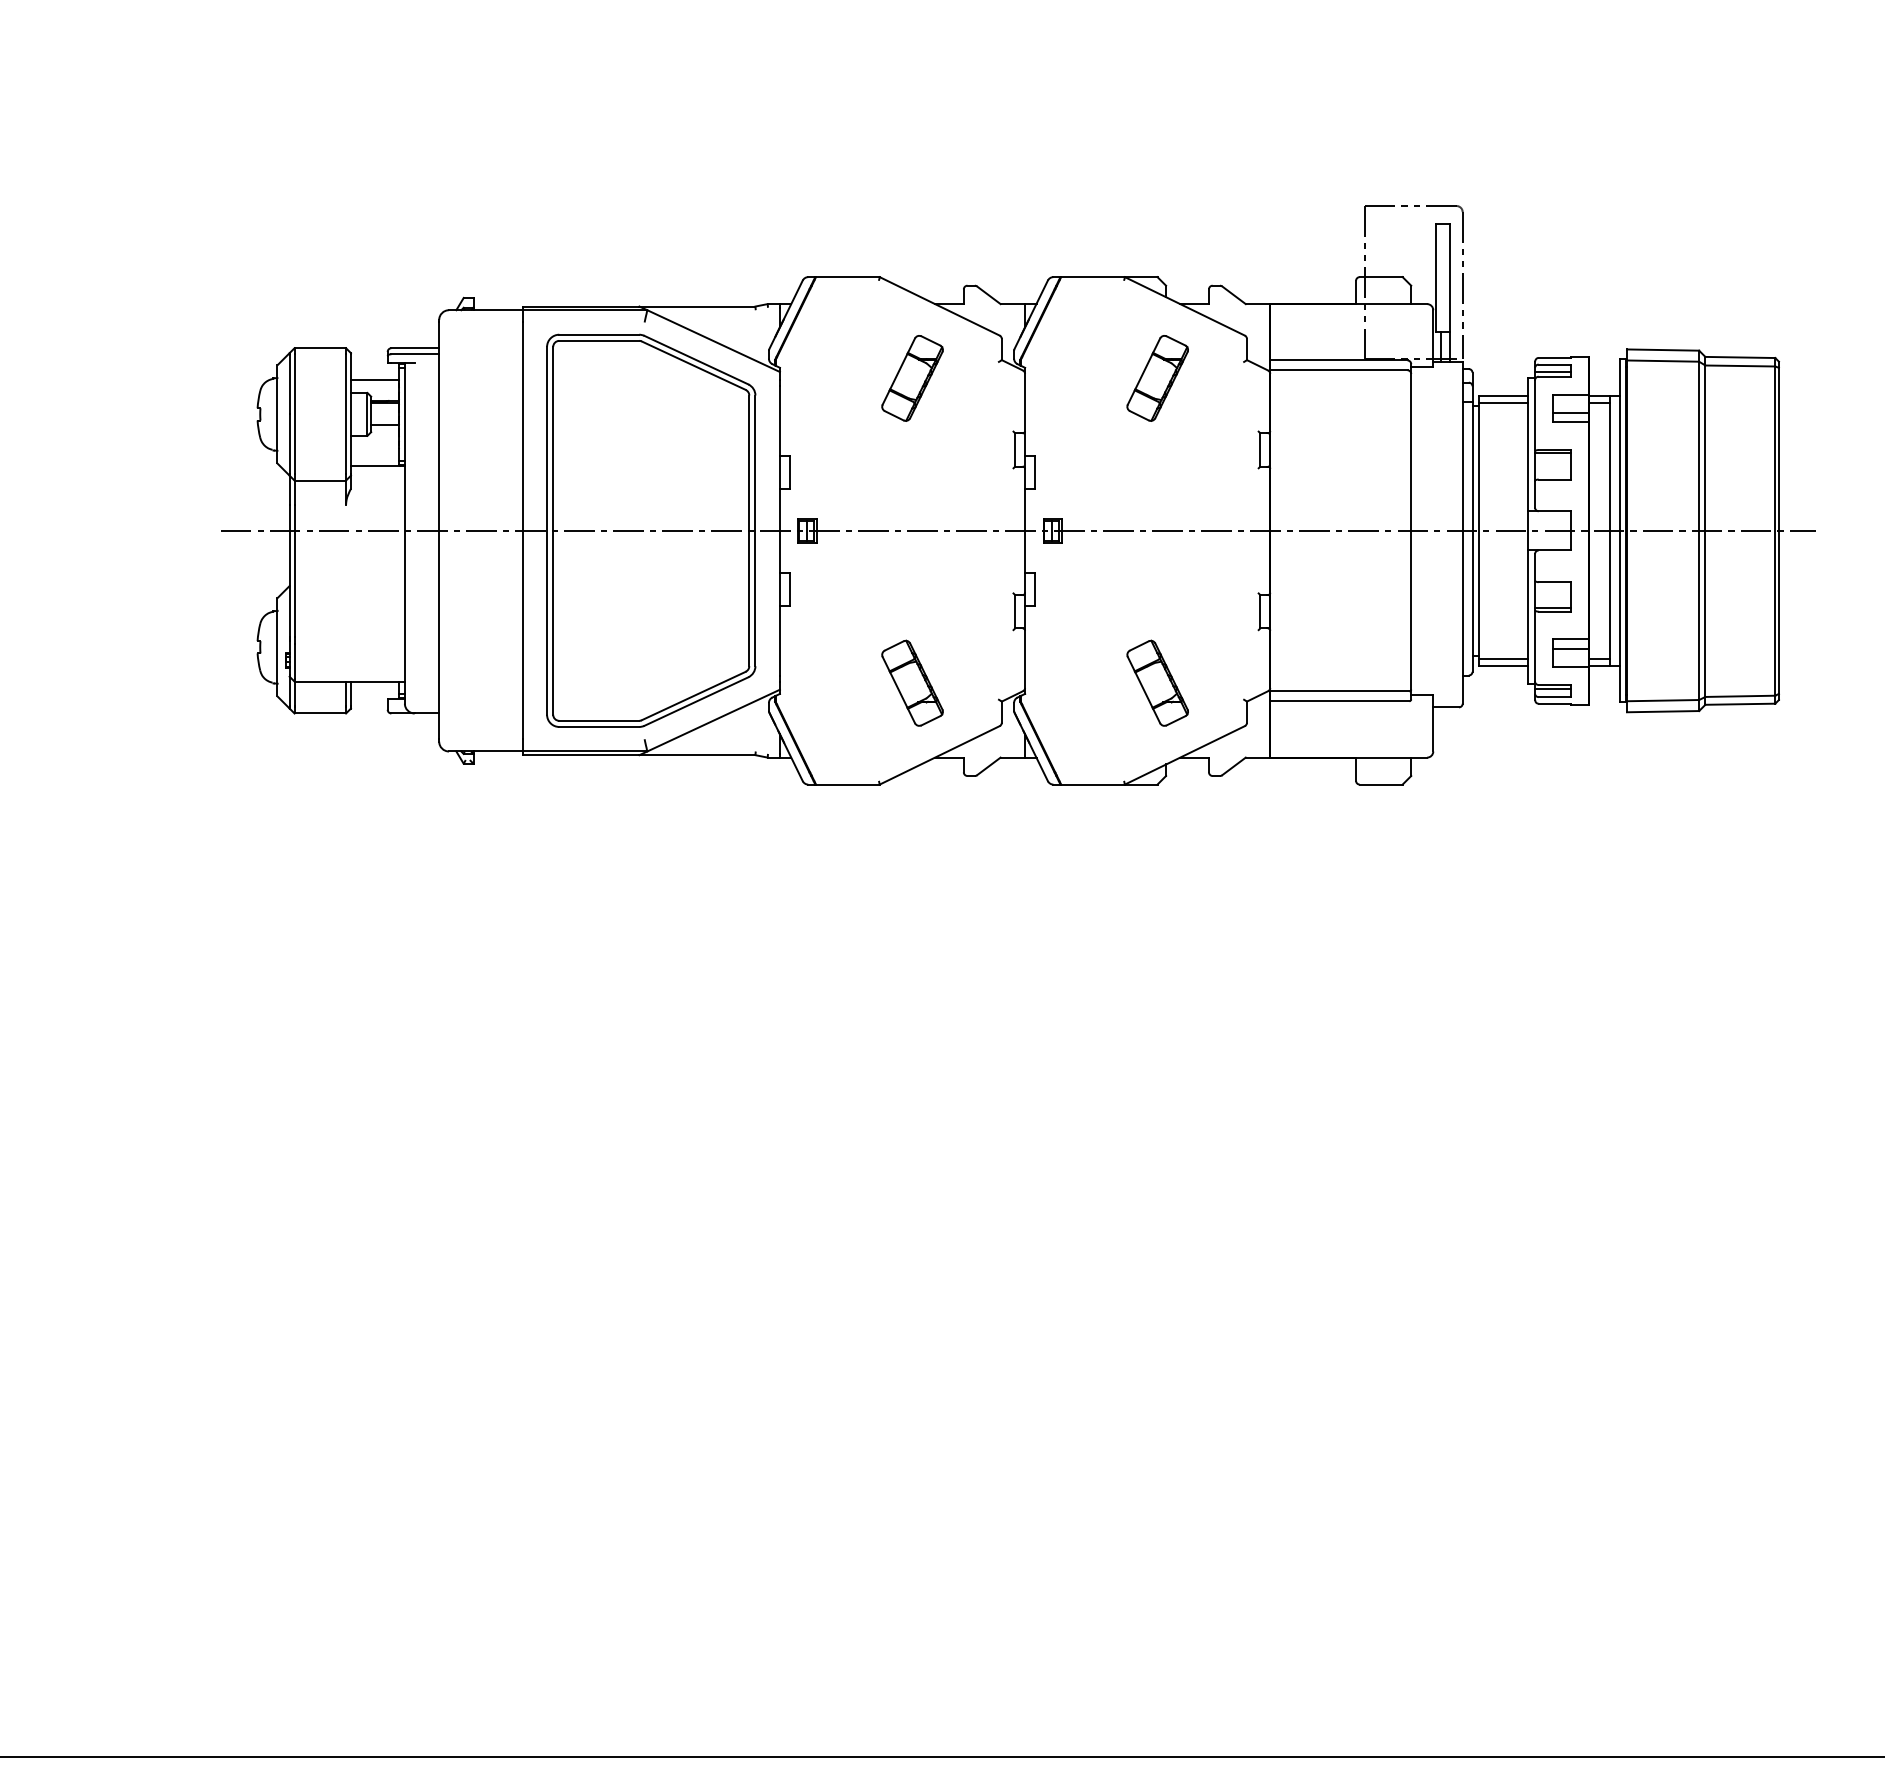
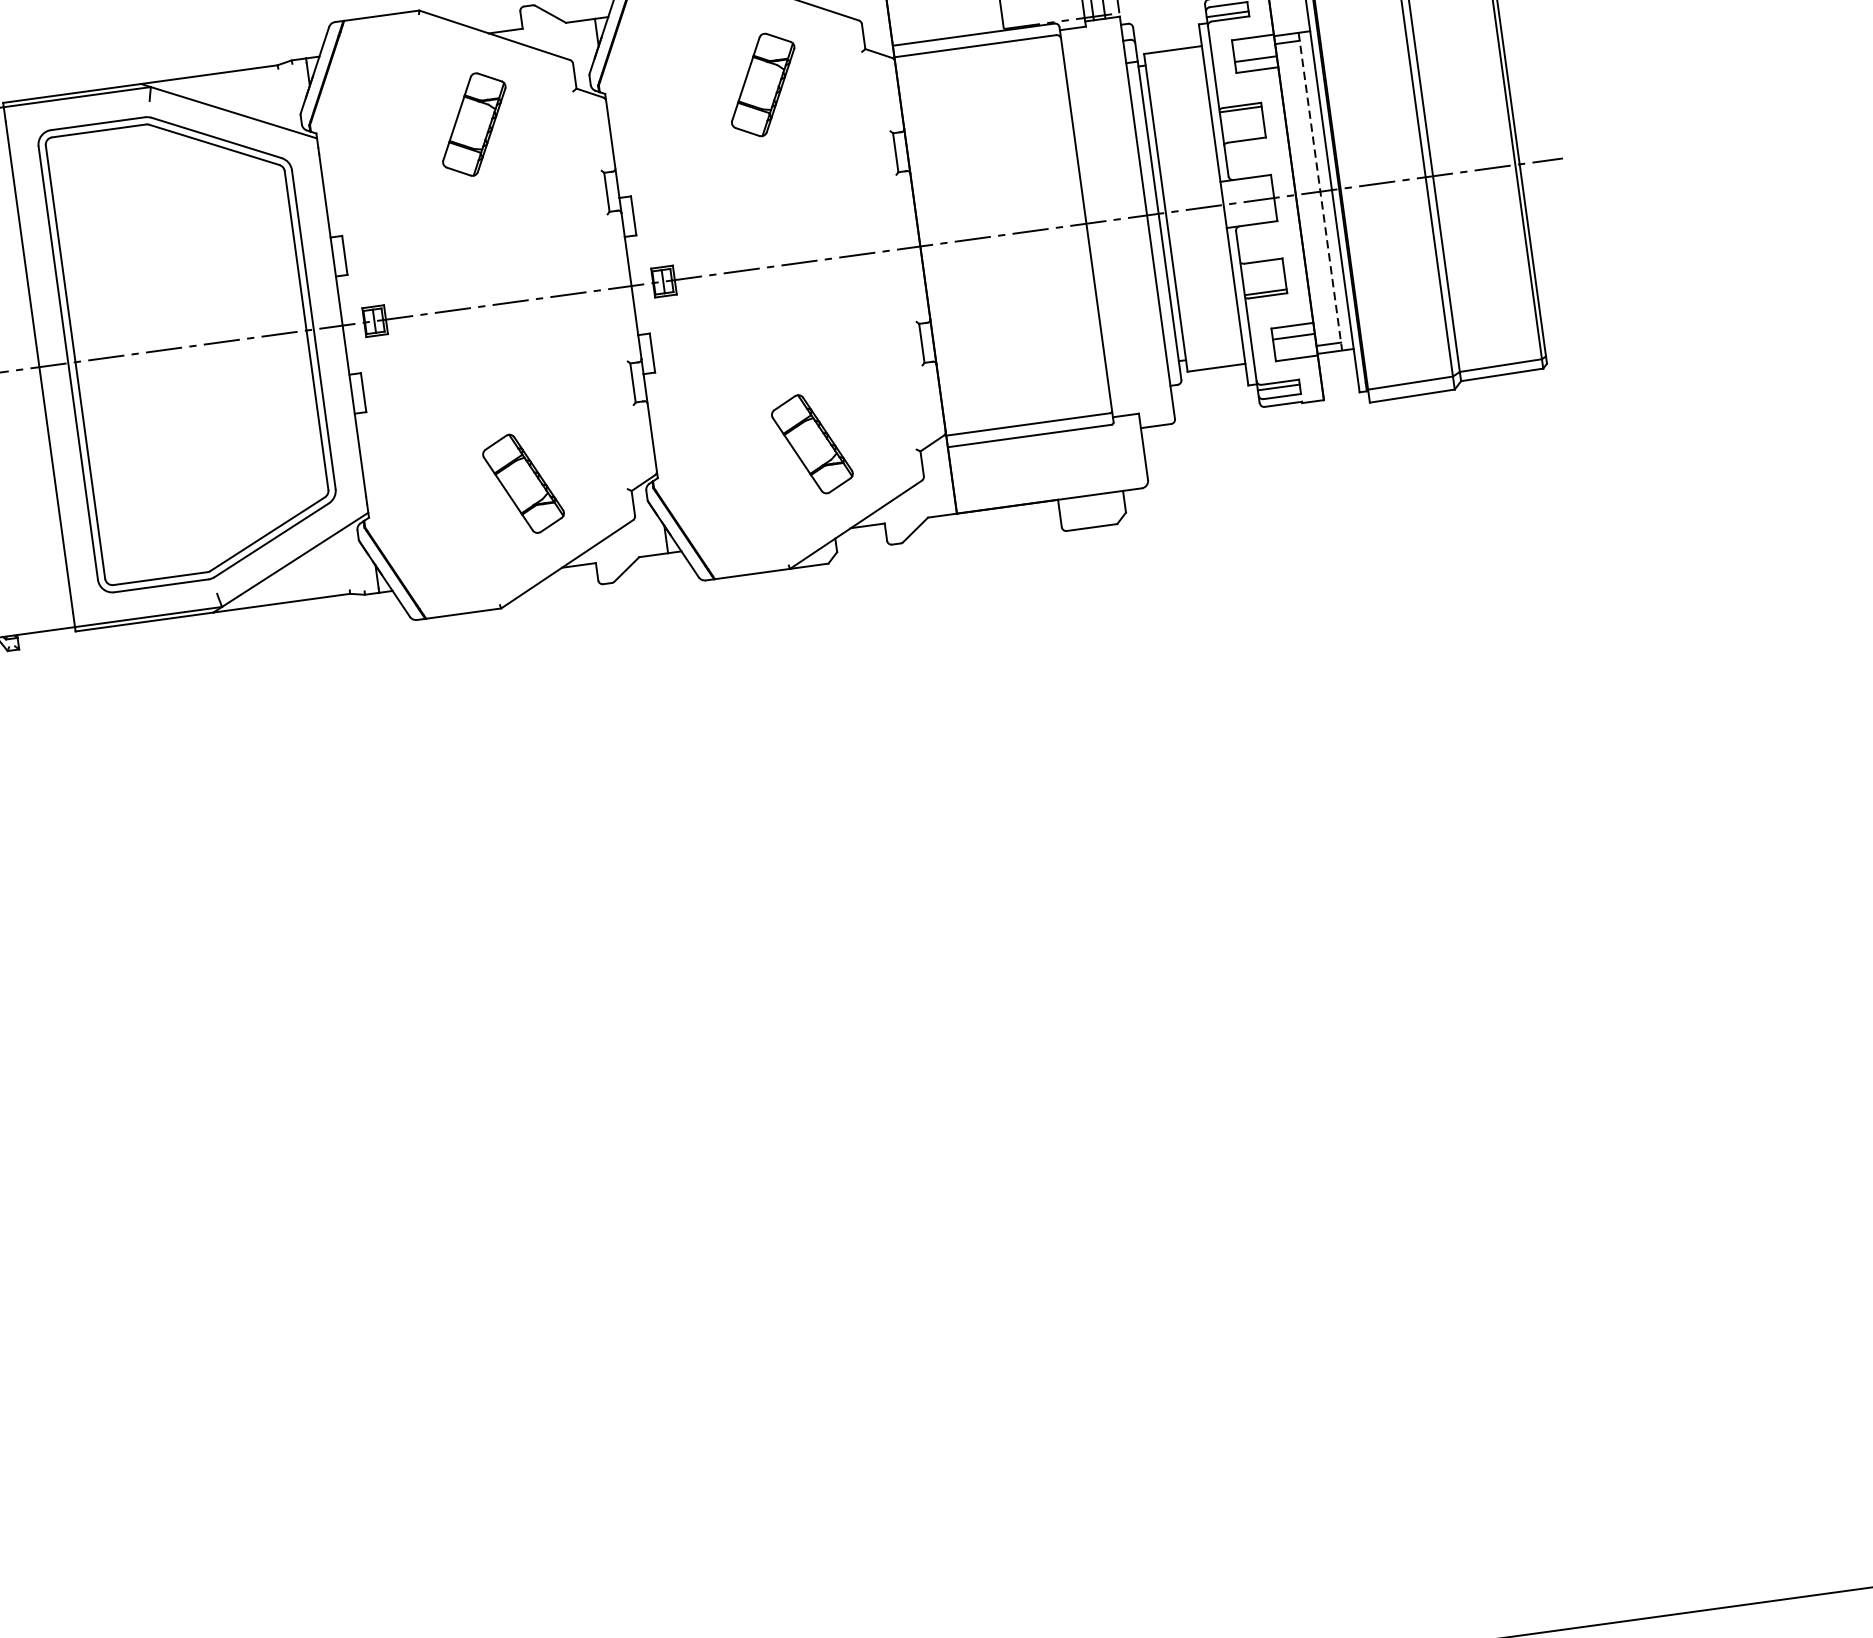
line: (1502, 402) -> (1173, 57), removed
line: (1609, 530) -> (1319, 191), solid -> dashed
line: (1502, 658) -> (1214, 359), removed

